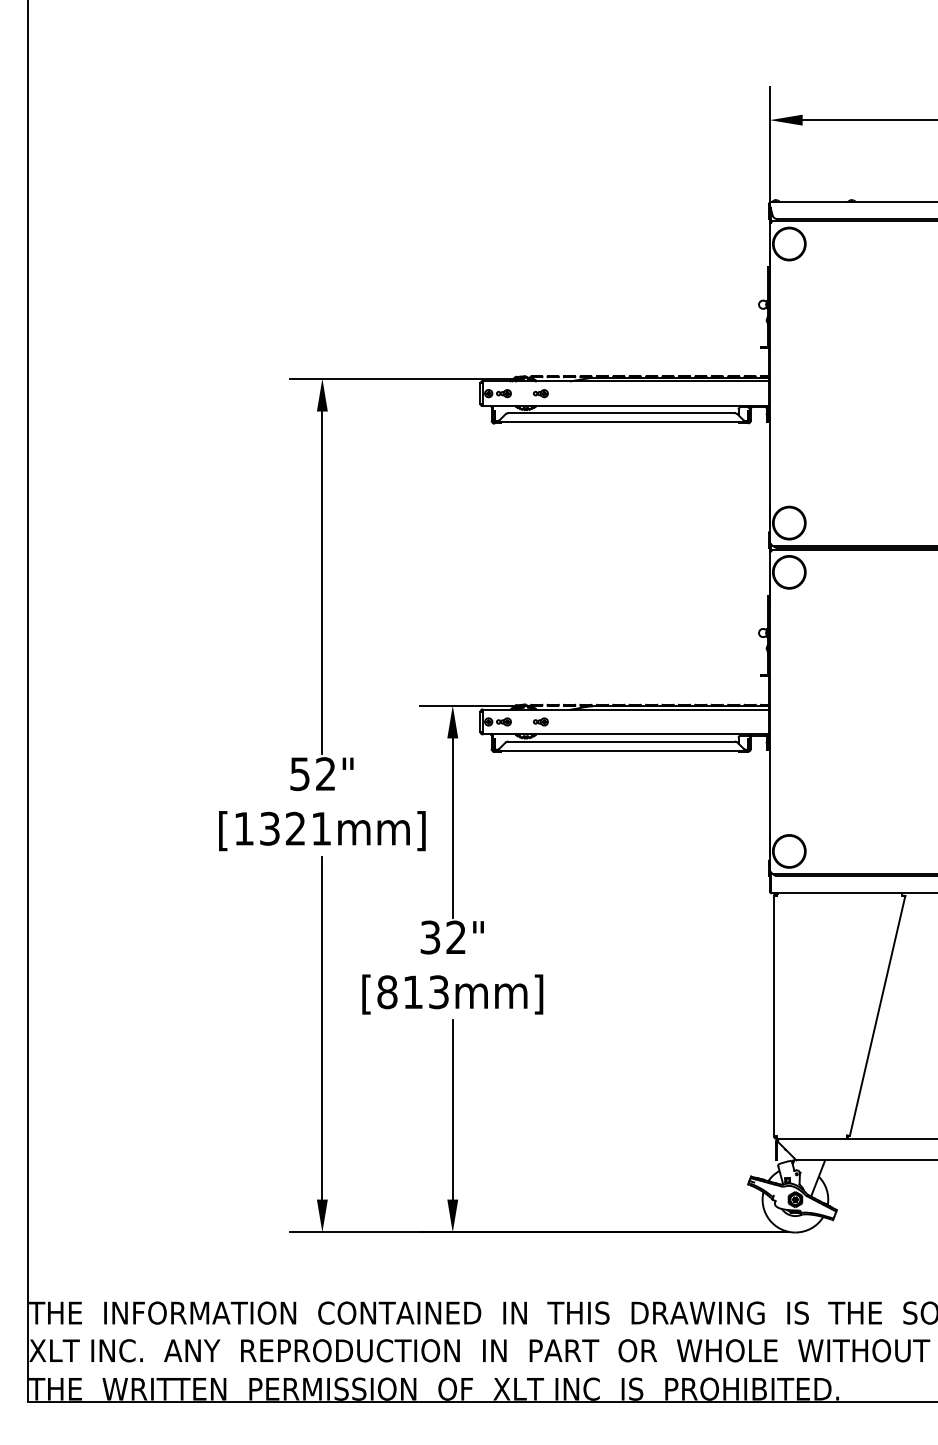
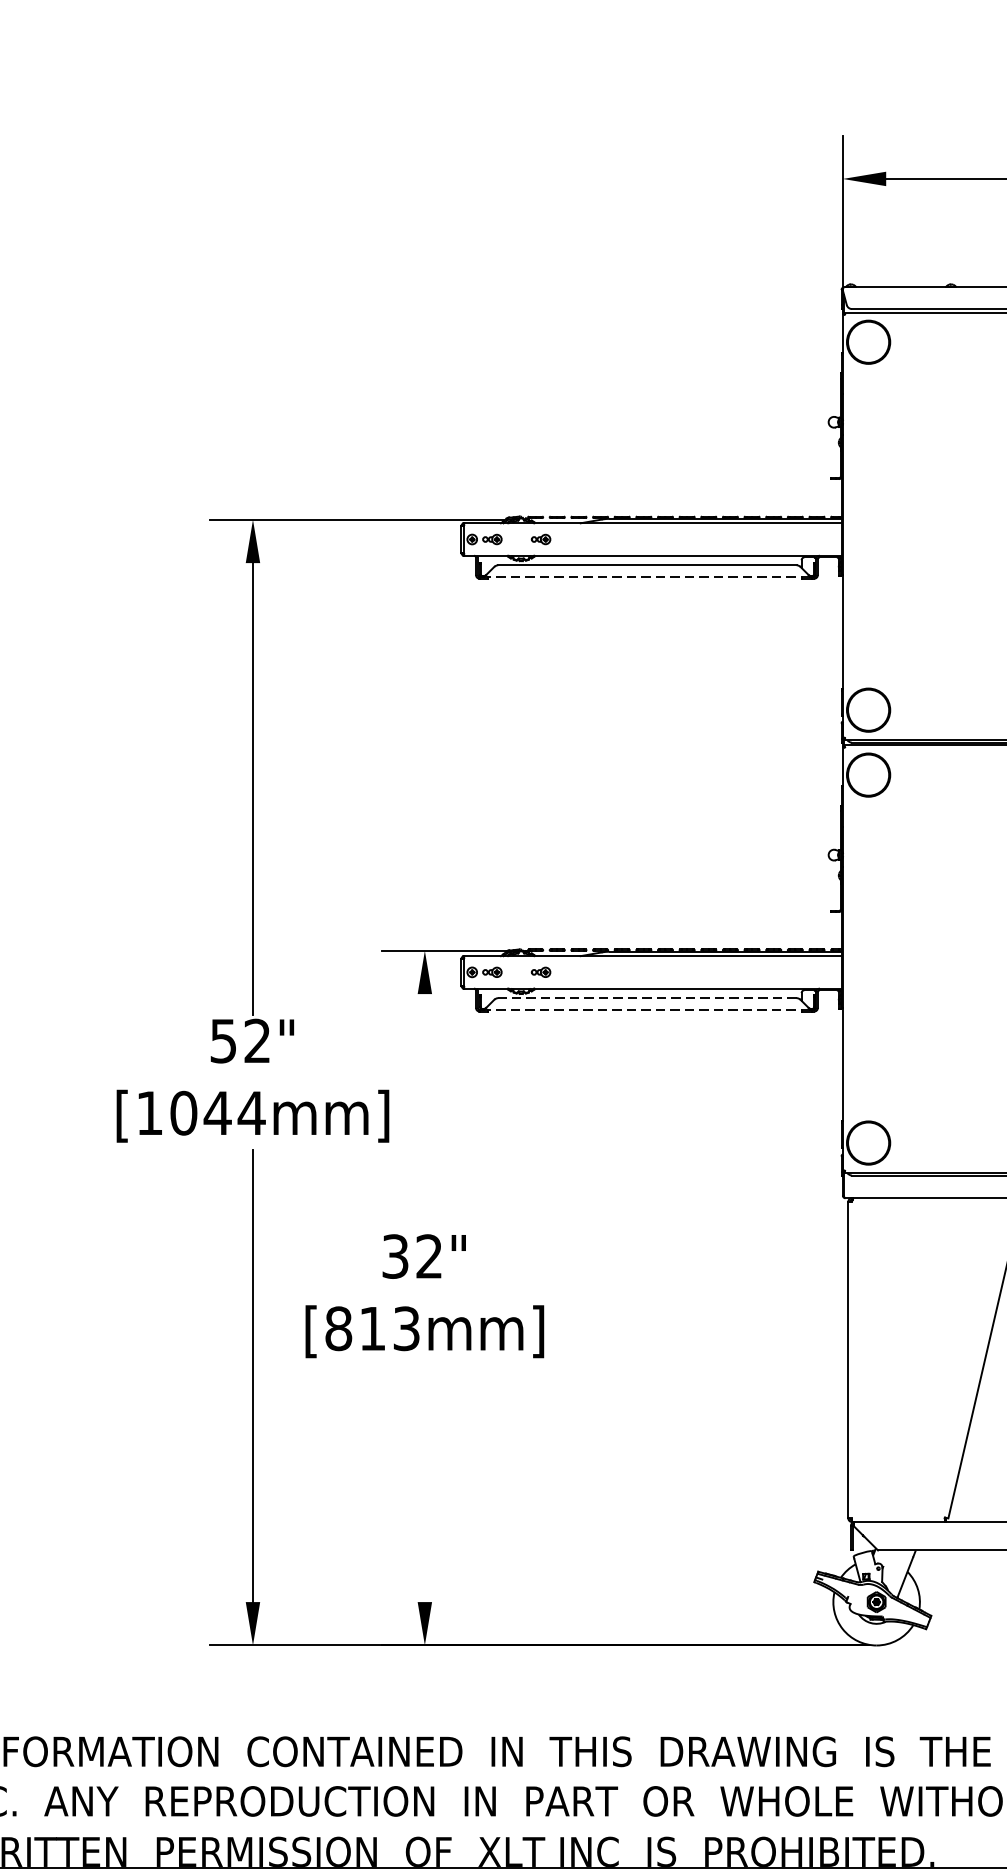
line: (621, 422) -> (647, 577), solid -> dashed
line: (621, 741) -> (647, 998), solid -> dashed
line: (621, 750) -> (647, 1009), solid -> dashed
line: (452, 827) -> (424, 1111), removed
text: (295, 828) -> (217, 1112), [1321mm] -> [1044mm]
line: (452, 1109) -> (424, 1483), removed

